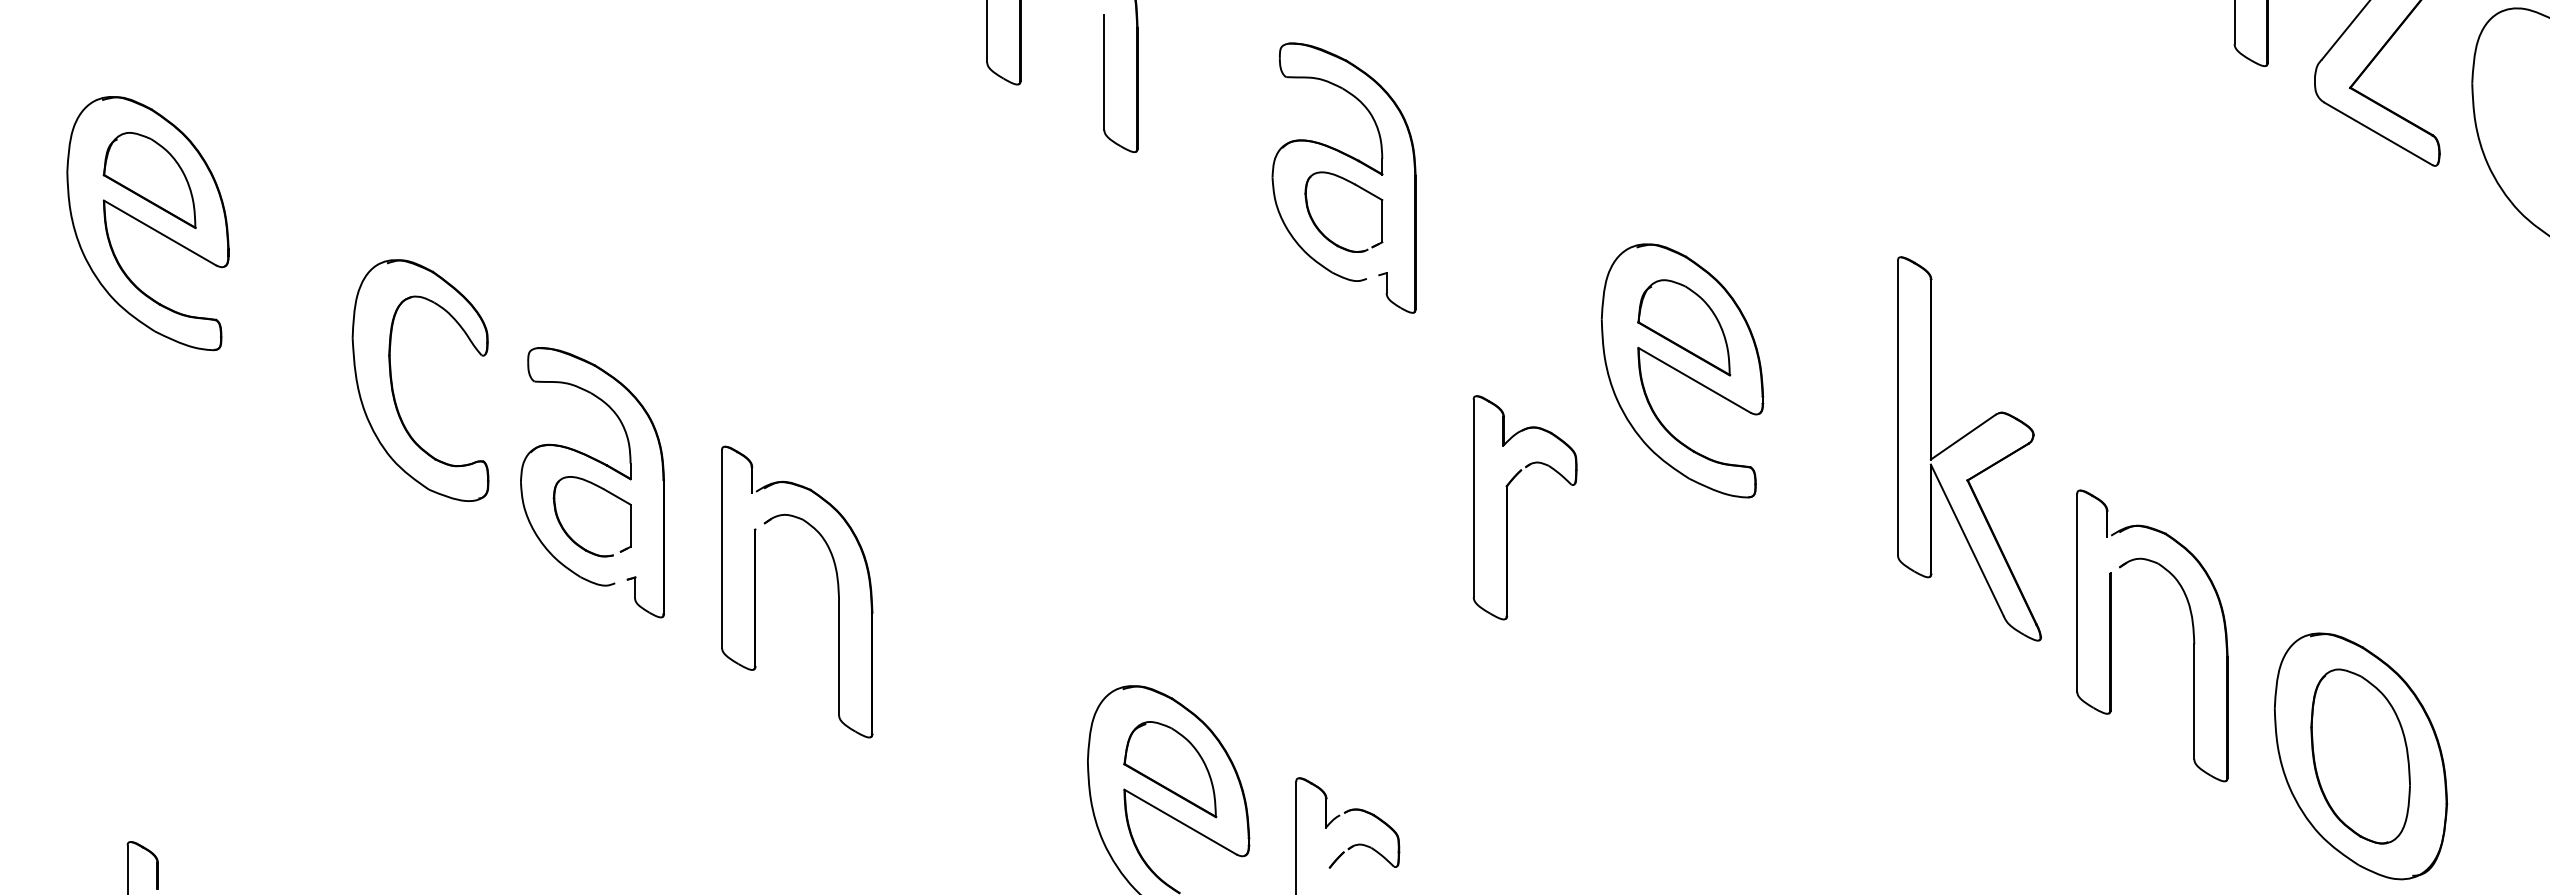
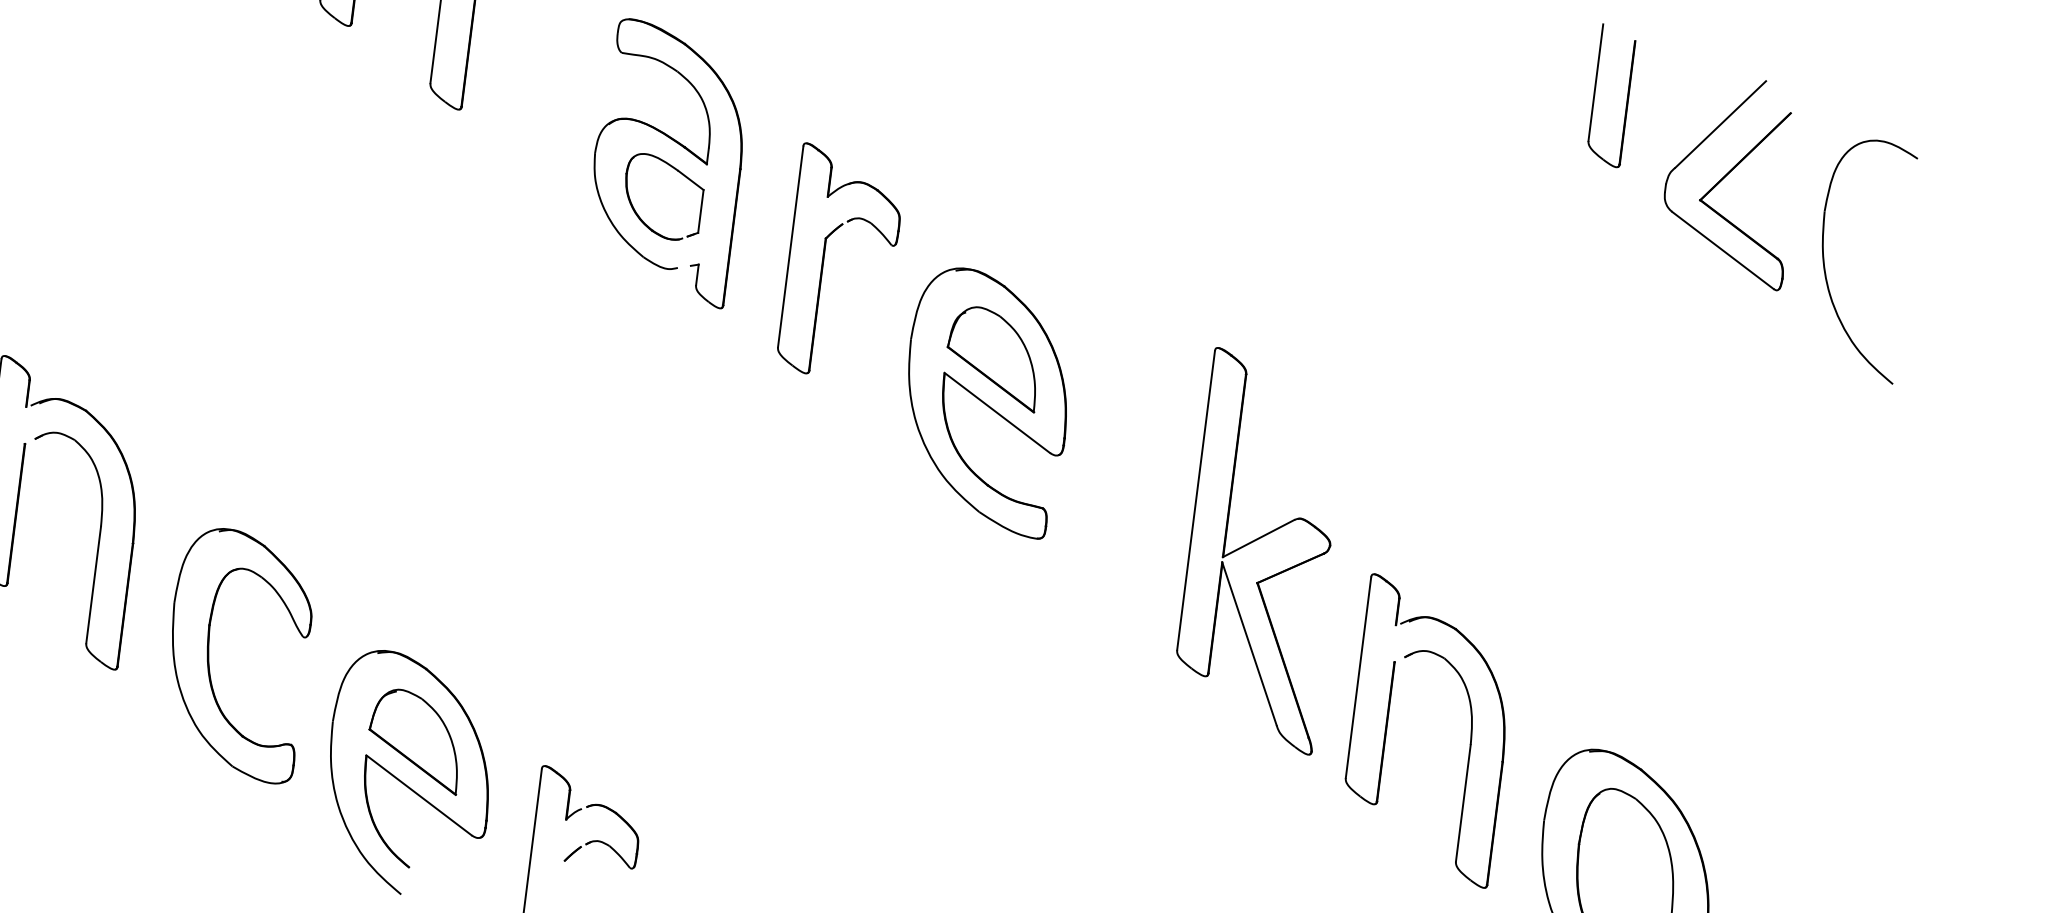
part: (1969, 448) -> (1263, 550), moved
part: (1507, 507) -> (823, 260), moved
part: (960, 714) -> (209, 657), added

